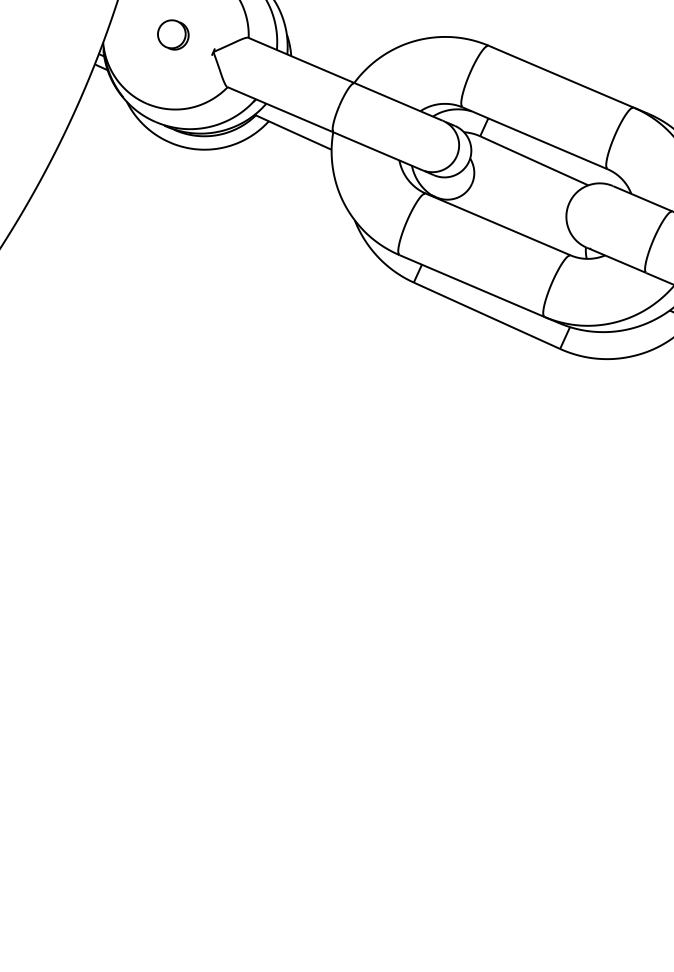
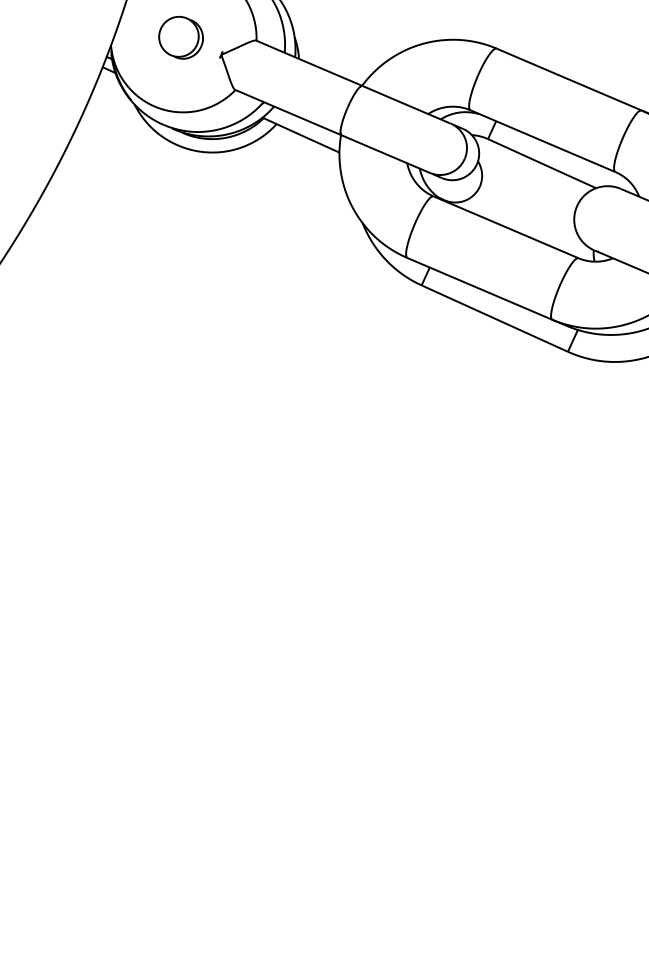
part: (173, 34) -> (181, 37), size x1.43

